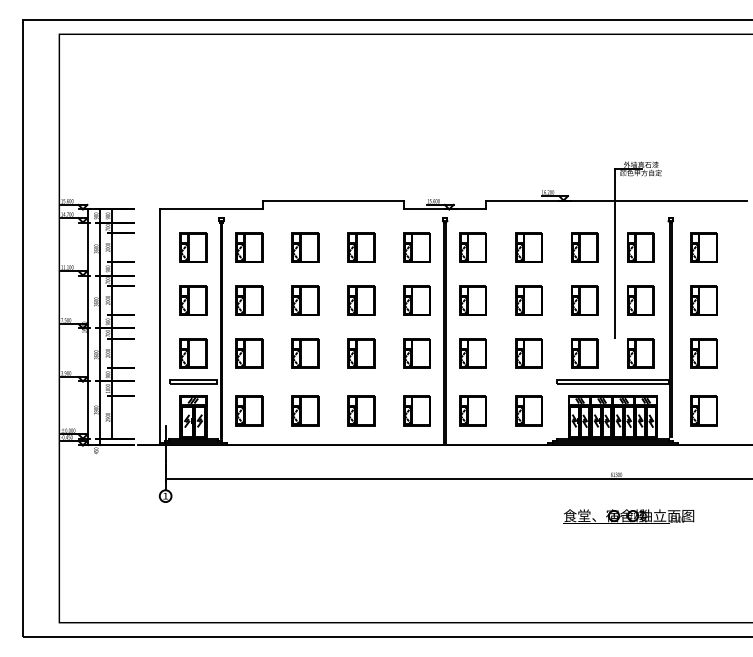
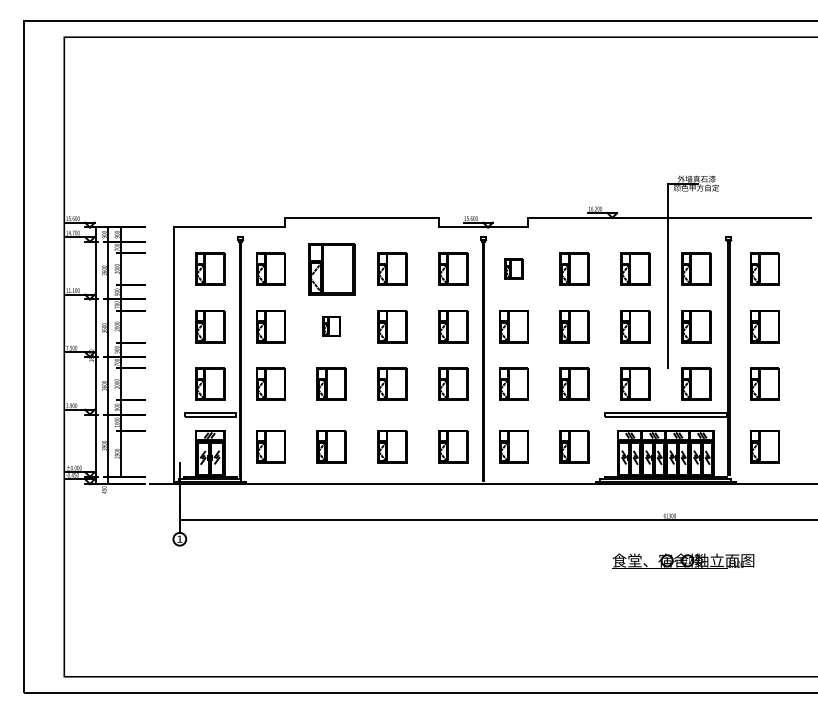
part: (305, 247) -> (331, 268), size x1.6
part: (472, 247) -> (513, 268), size x0.6
part: (305, 300) -> (331, 326), size x0.6

